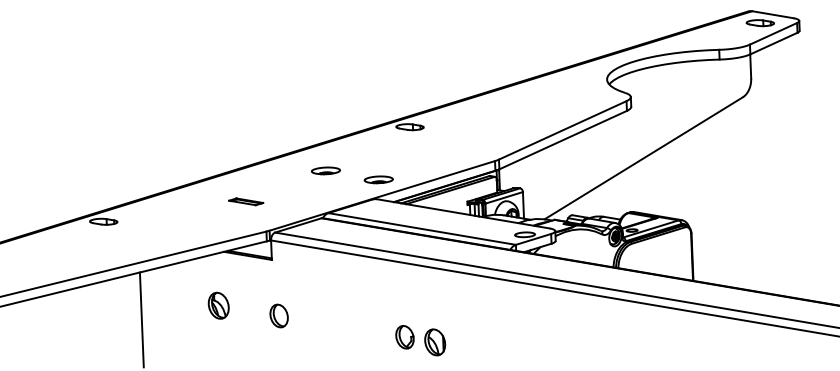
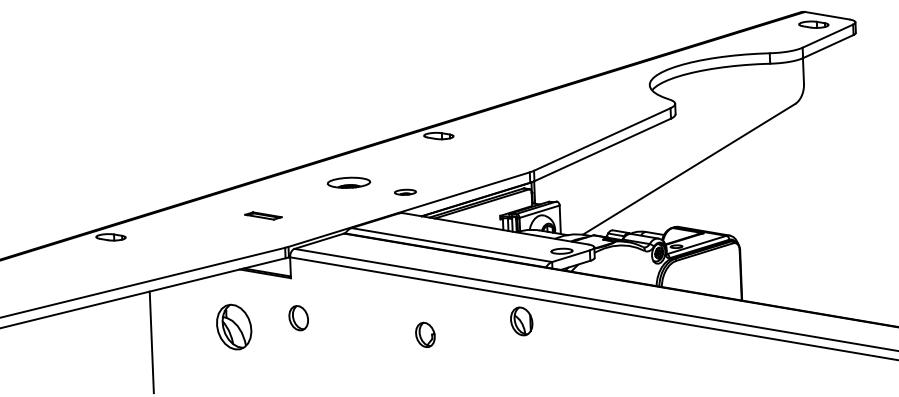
part: (325, 170) -> (348, 182), size x1.4
part: (378, 178) -> (405, 191), size x0.7
part: (218, 306) -> (233, 327), size x1.6
part: (278, 316) -> (298, 318), moved
part: (405, 336) -> (425, 334), moved
part: (434, 342) -> (521, 321), moved

